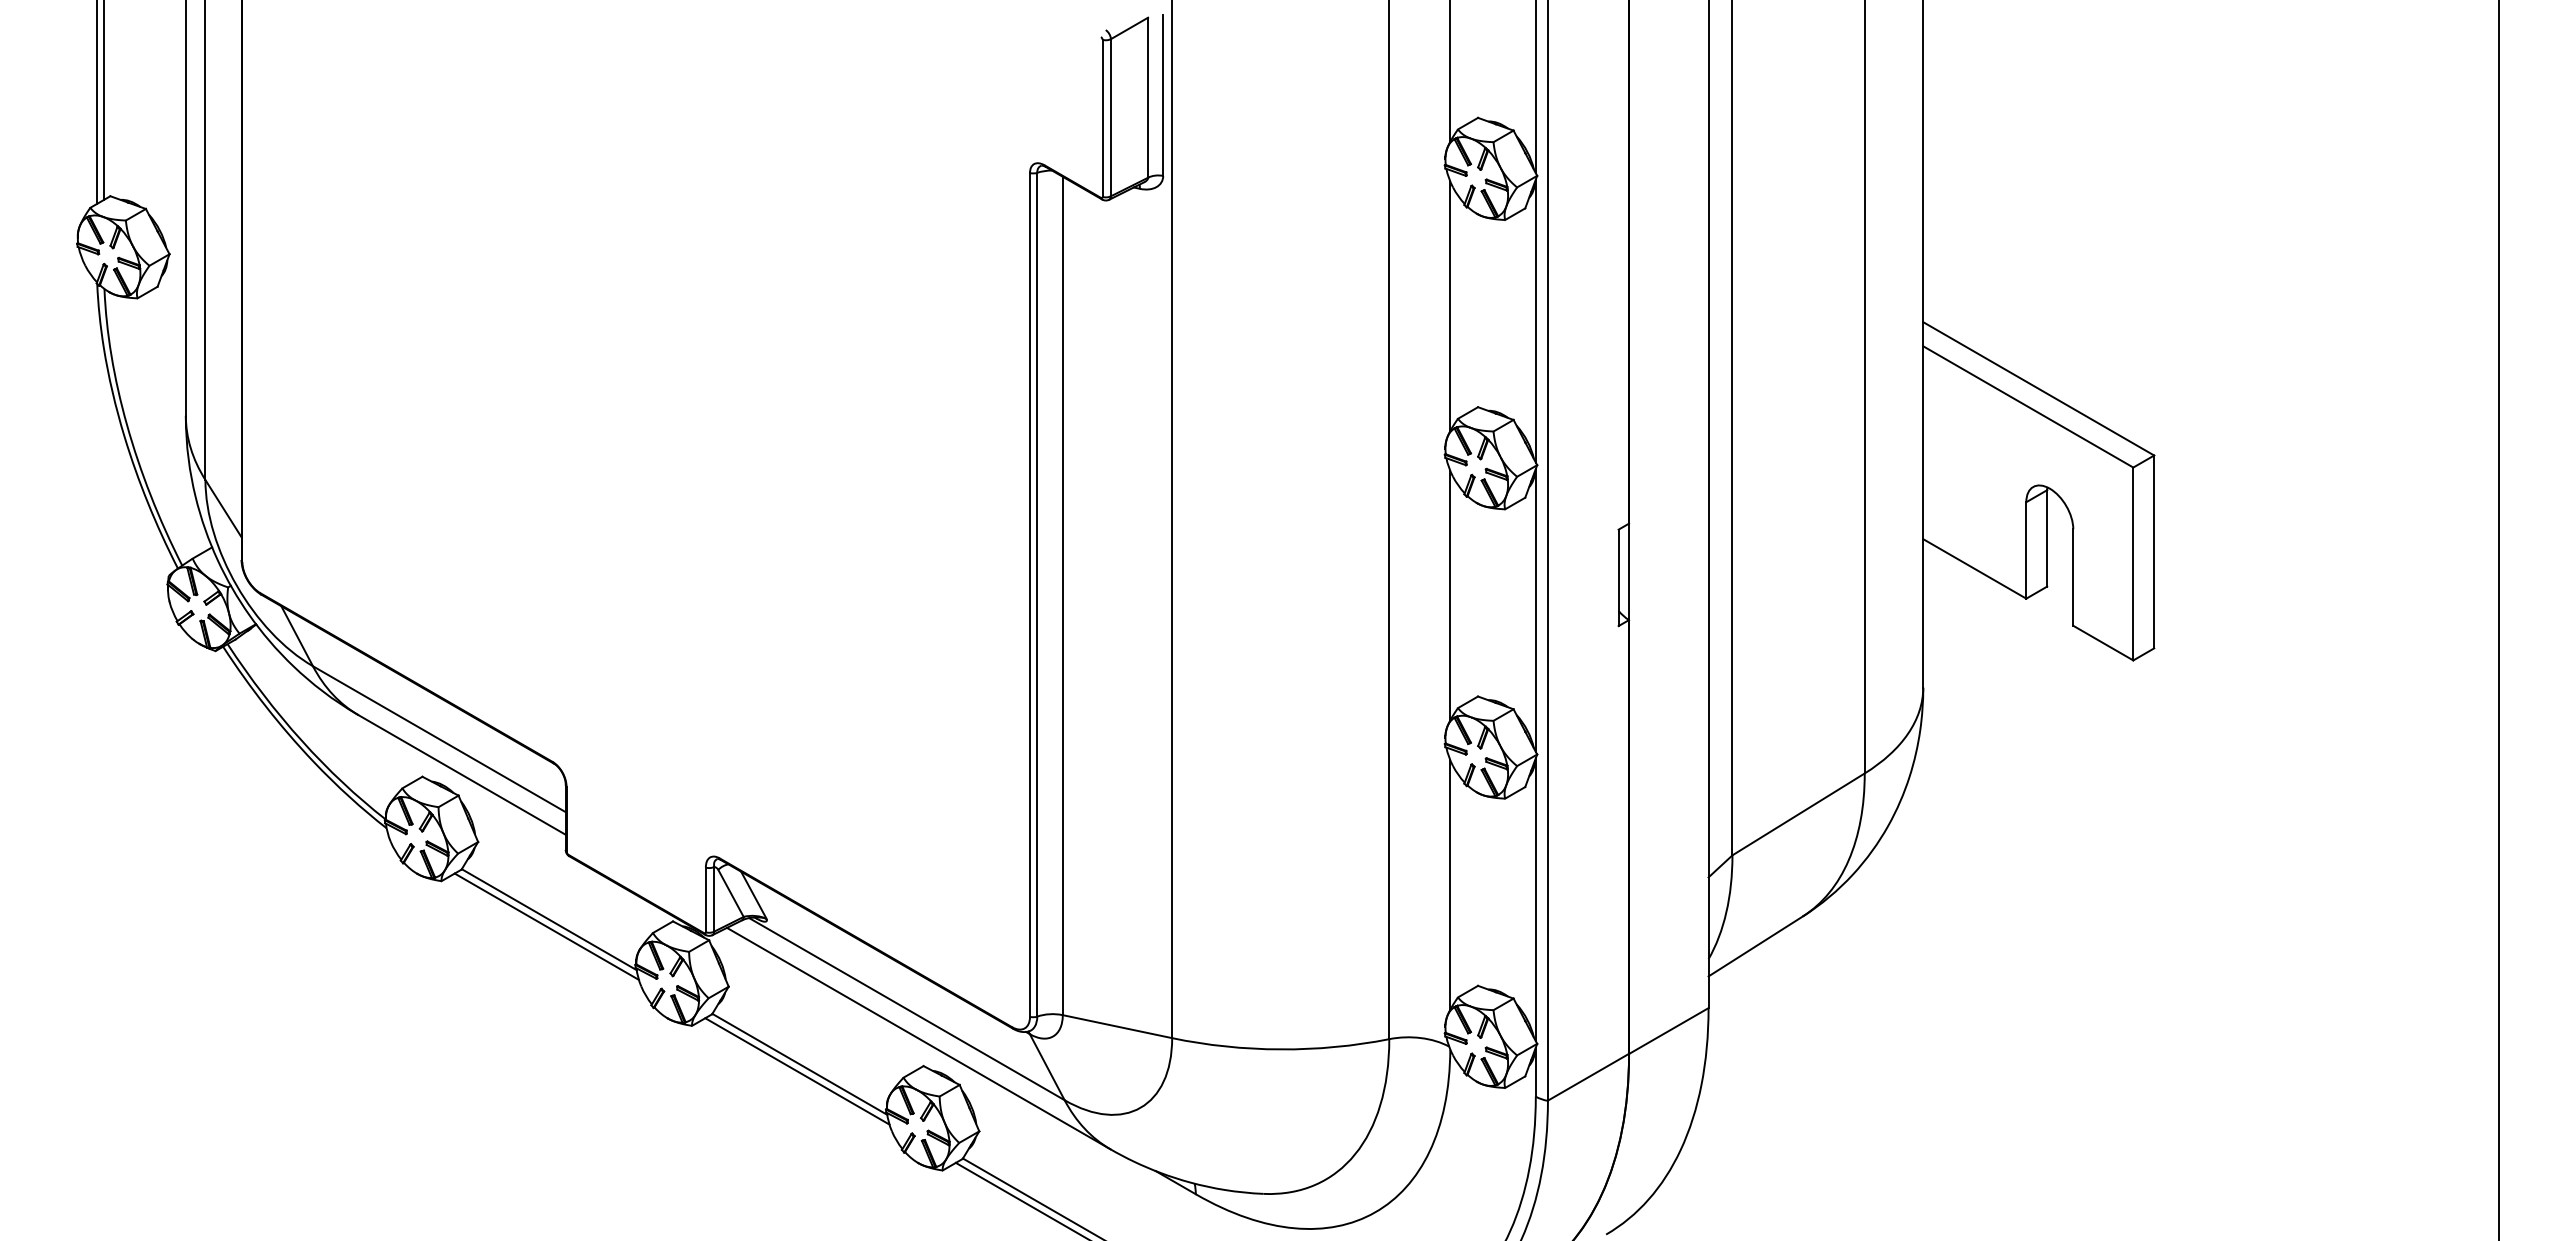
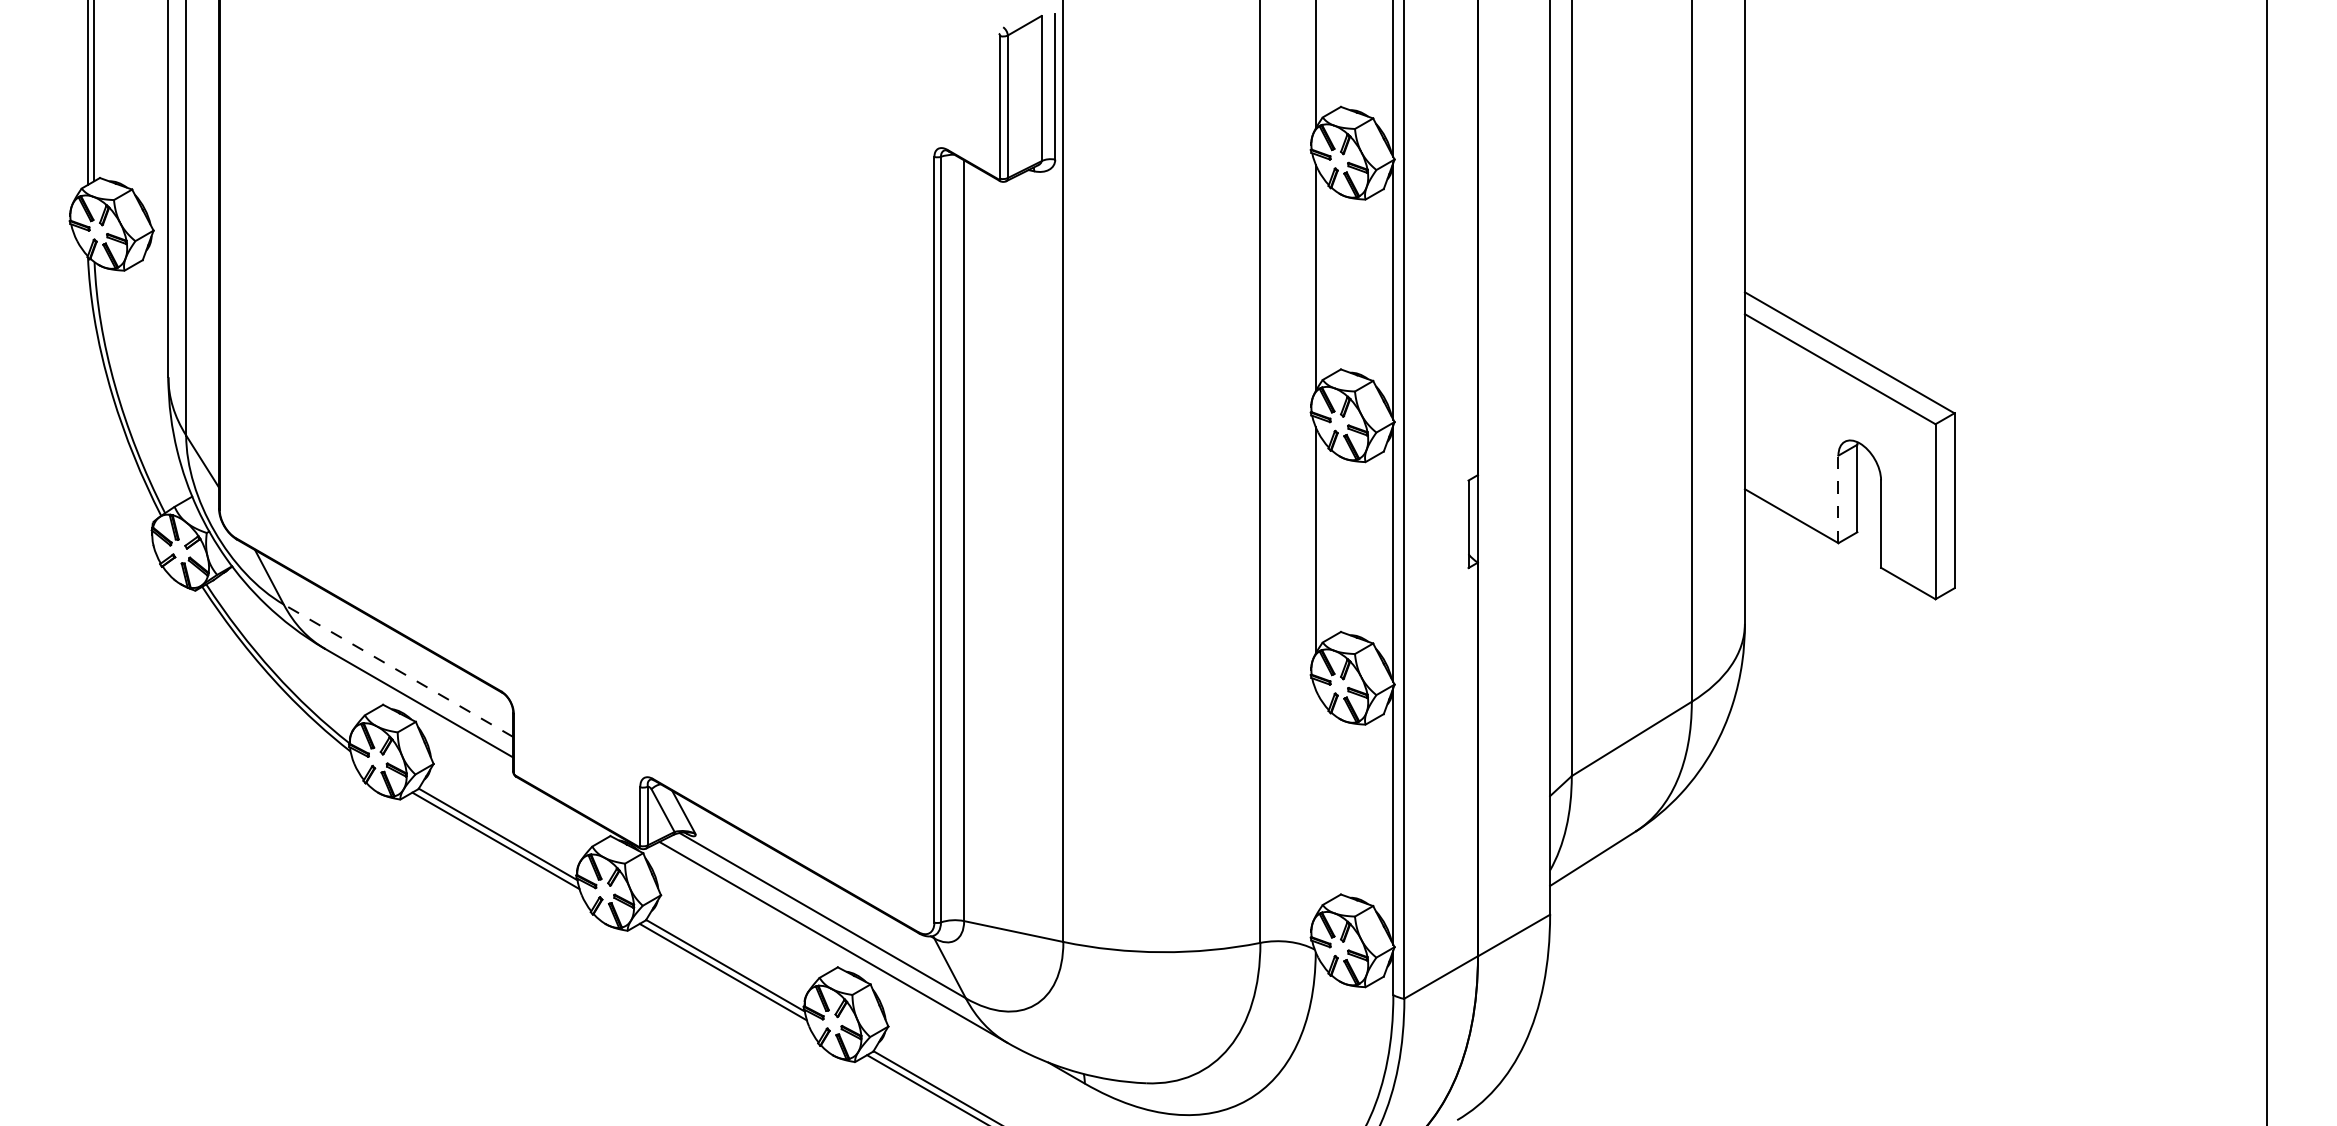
line: (2026, 549) -> (1838, 498), solid -> dashed
line: (439, 739) -> (398, 670), solid -> dashed
line: (1450, 884) -> (1315, 802), removed

